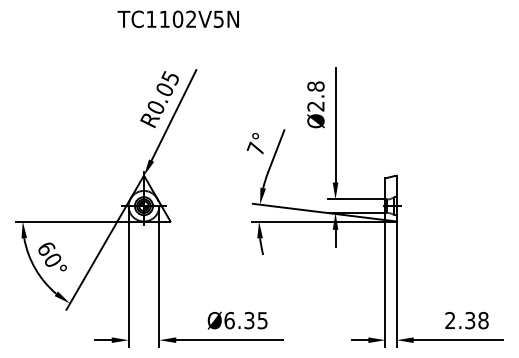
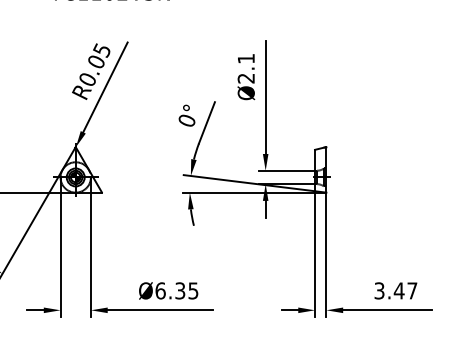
text: (315, 86) -> (245, 58), Ø2.8 -> Ø2.1
text: (255, 147) -> (186, 119), 7° -> 0°
text: (466, 320) -> (395, 290), 2.38 -> 3.47

